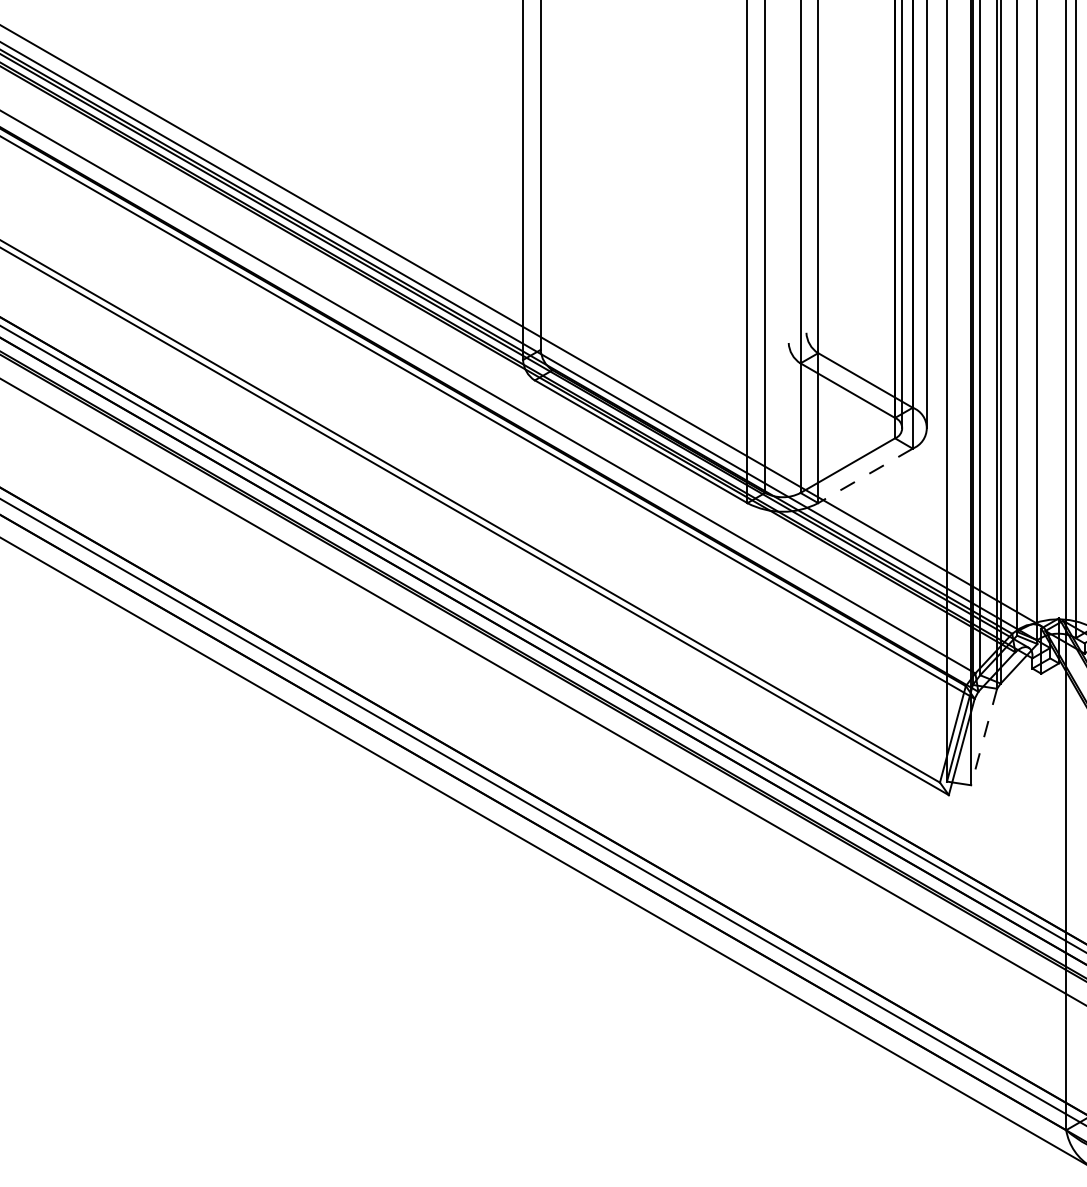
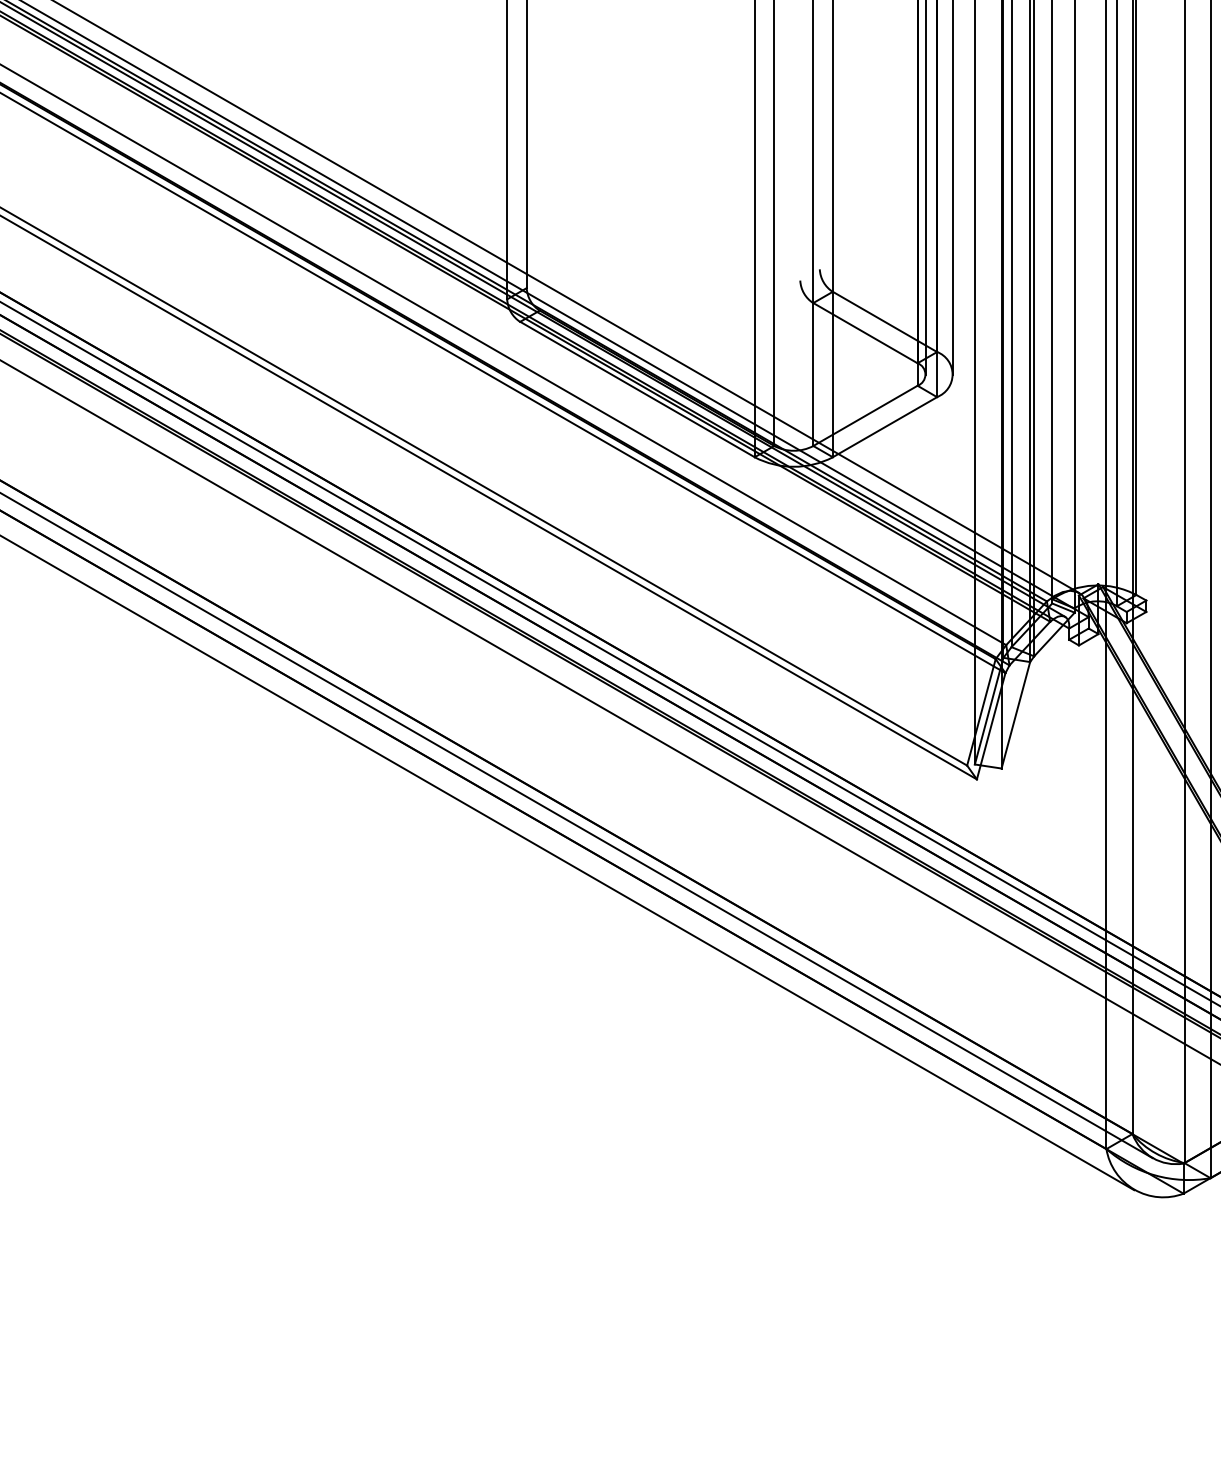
line: (865, 476) -> (884, 427), dashed -> solid
line: (983, 737) -> (1015, 715), dashed -> solid

